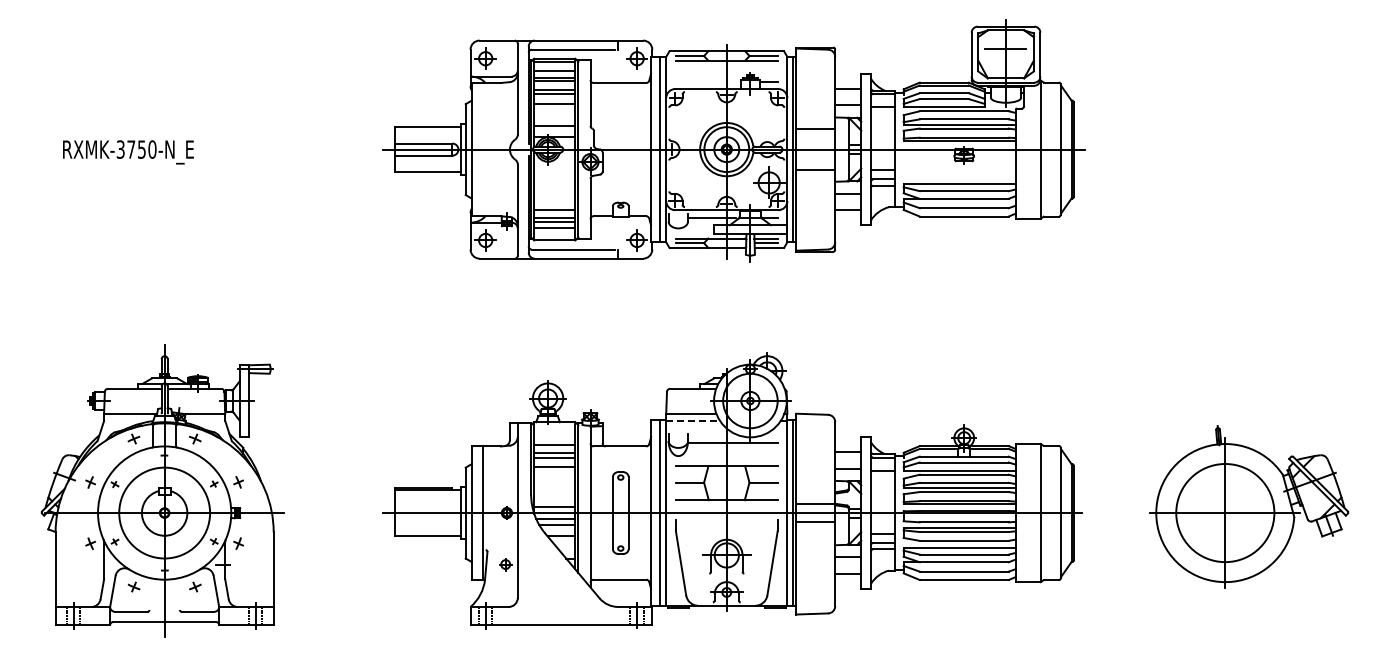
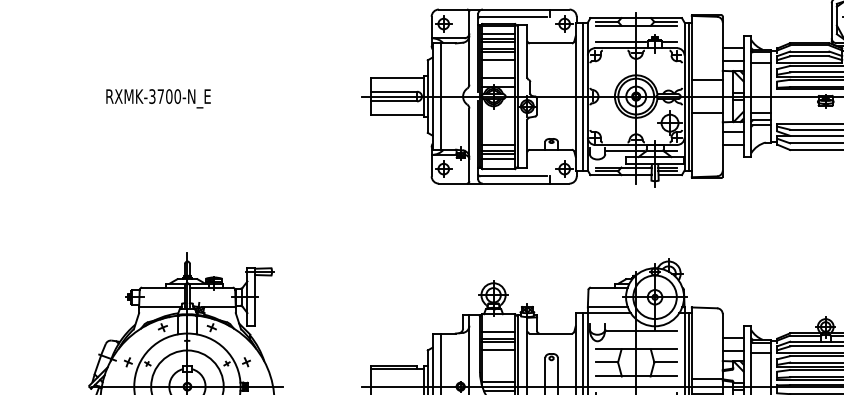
line: (706, 81) -> (620, 42), added
text: (141, 149) -> (168, 96), RXMK-3750-N_E -> RXMK-3700-N_E
line: (482, 149) -> (441, 96), added
line: (693, 420) -> (609, 312), dashed -> solid

